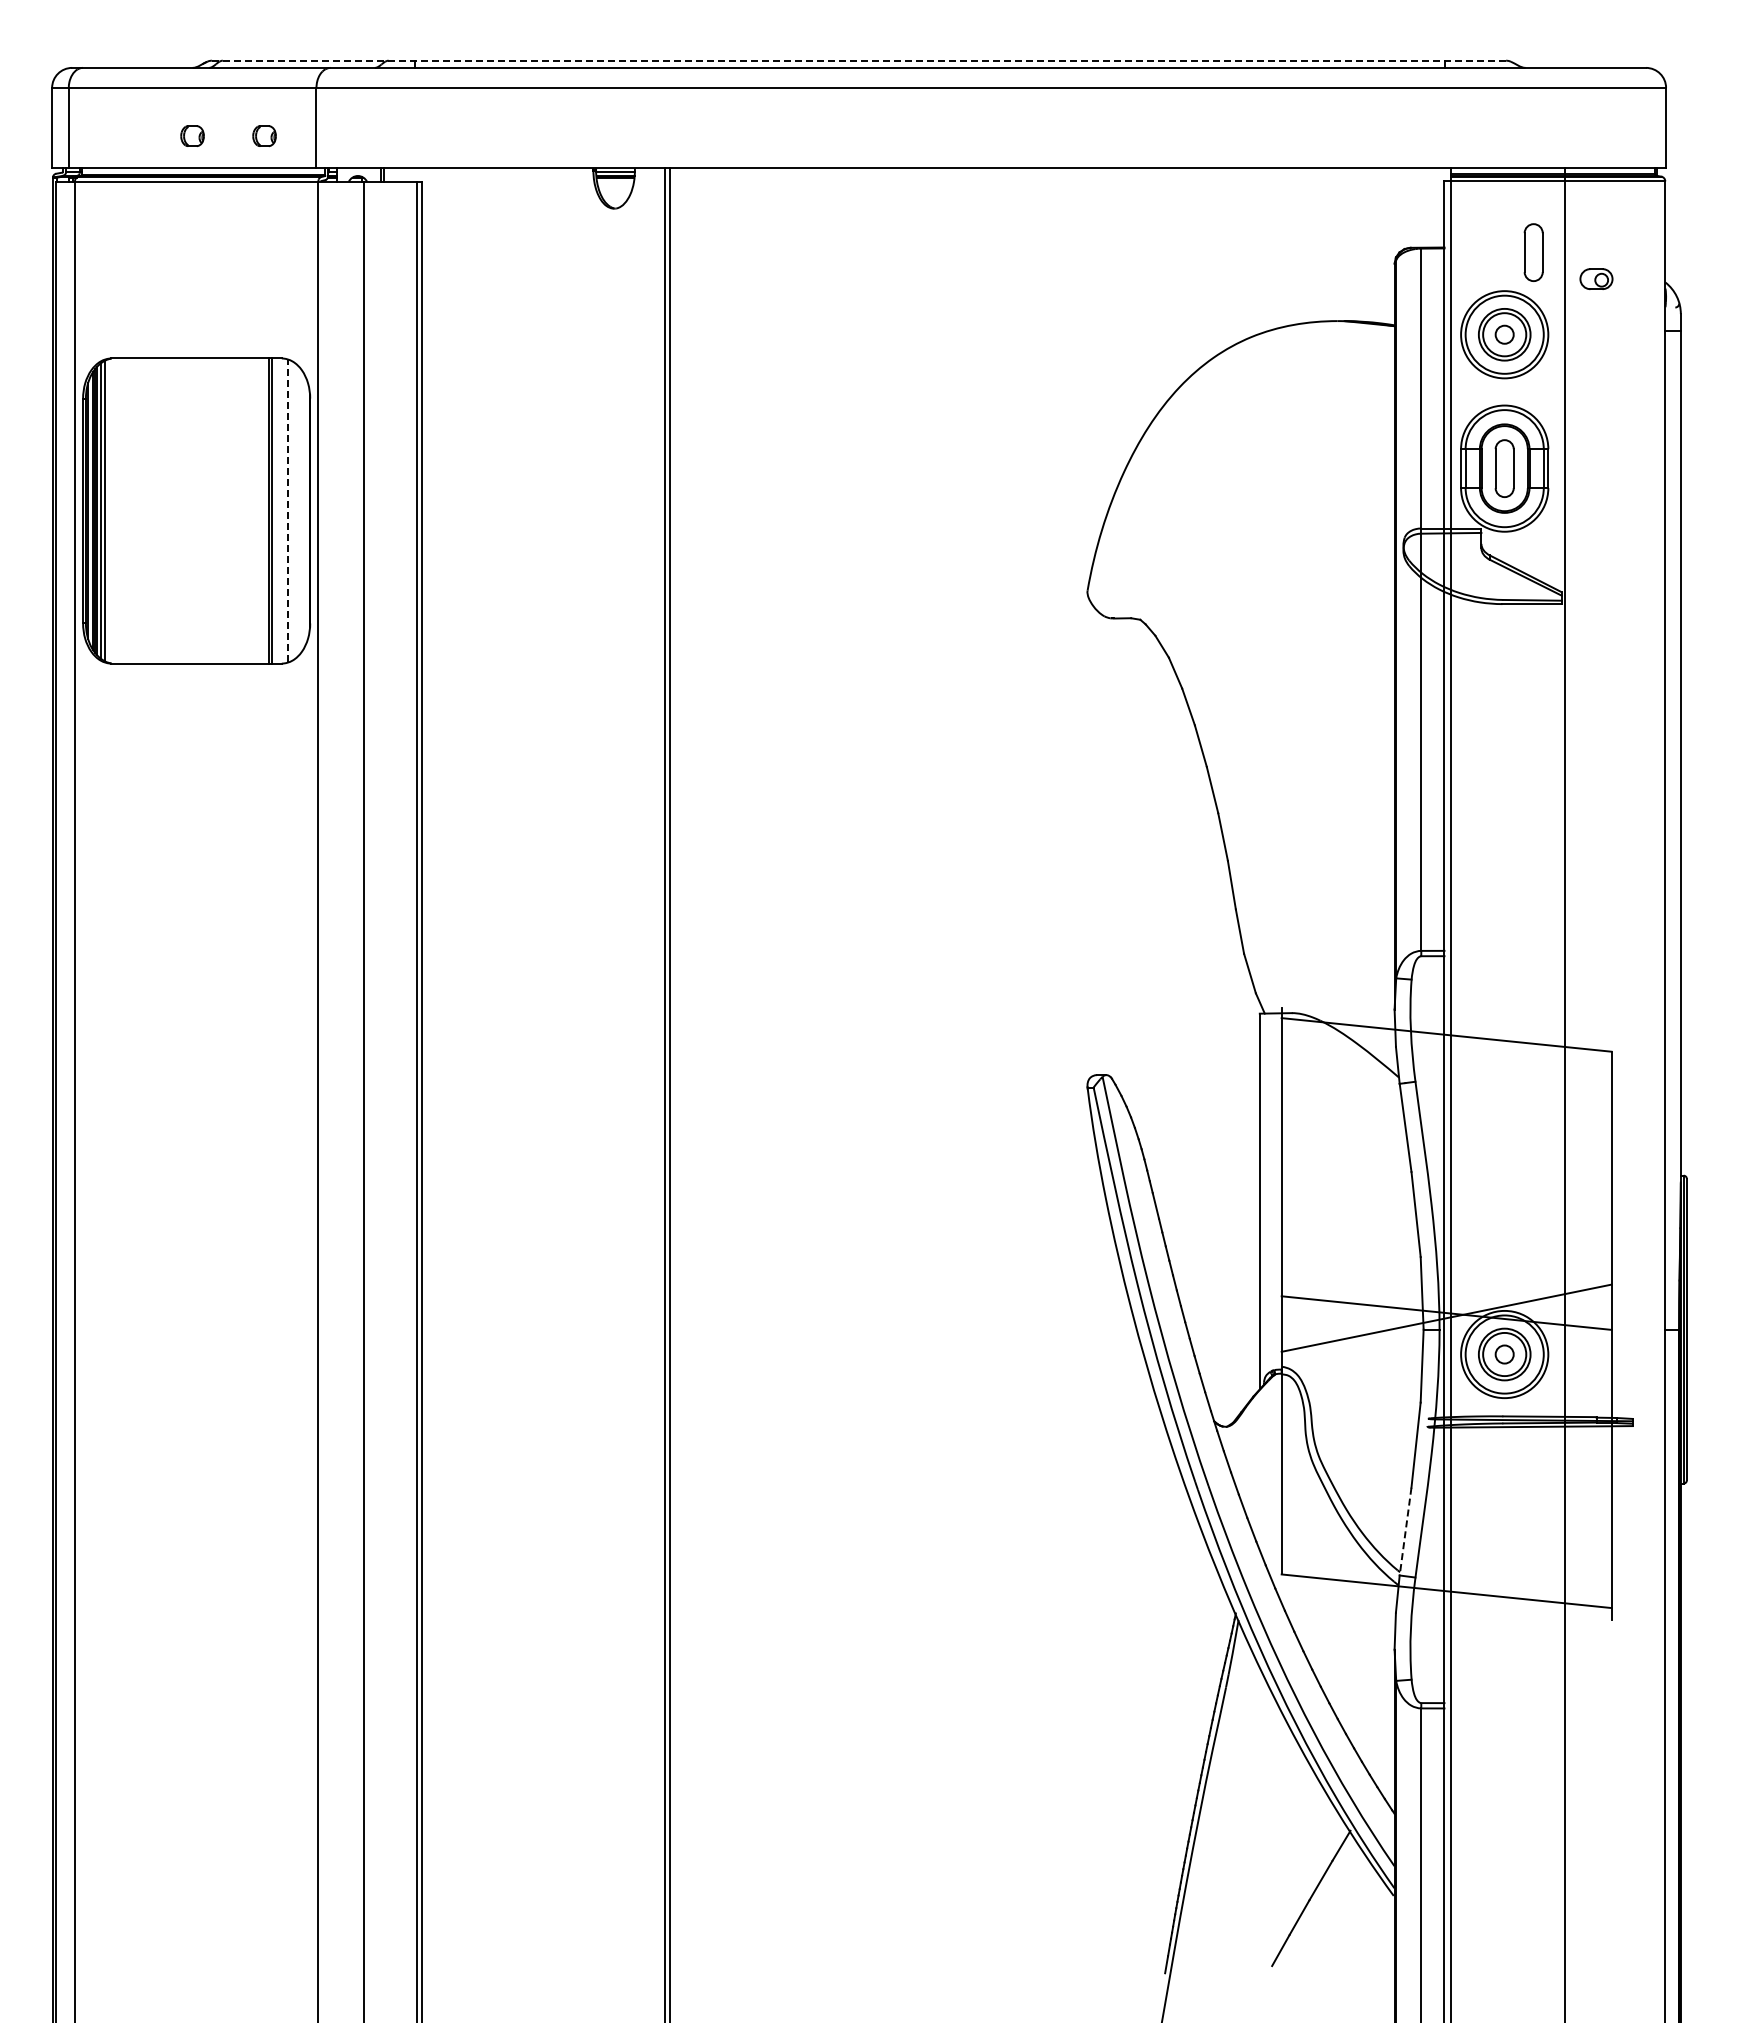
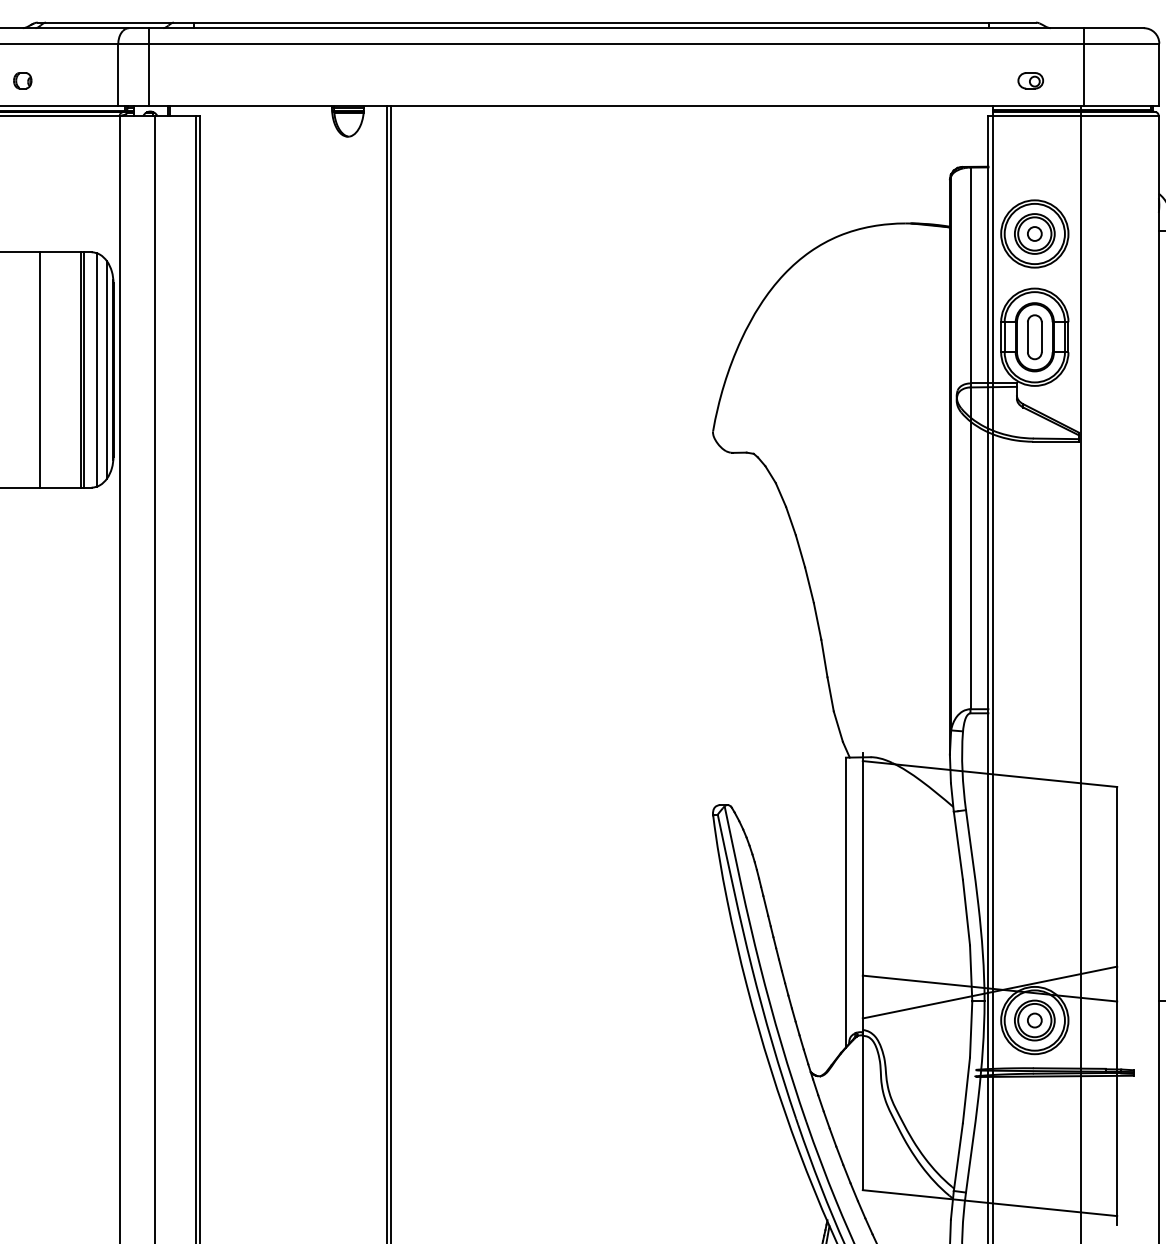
line: (858, 60) -> (536, 22), dashed -> solid
line: (356, 117) -> (149, 66), added
line: (1568, 117) -> (1084, 66), added
part: (264, 135) -> (78, 80), removed
part: (1533, 252) -> (1057, 170), removed
part: (1596, 278) -> (1030, 80), moved
line: (214, 510) -> (39, 369), added
line: (288, 510) -> (96, 369), dashed -> solid
line: (301, 510) -> (106, 369), added
line: (1405, 1532) -> (958, 1157), dashed -> solid

